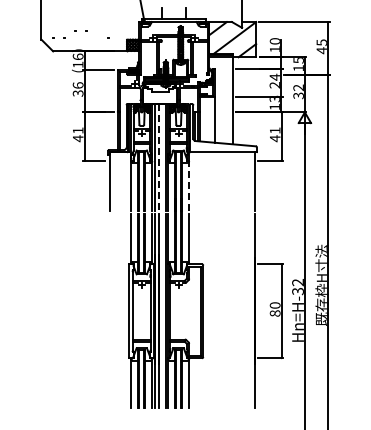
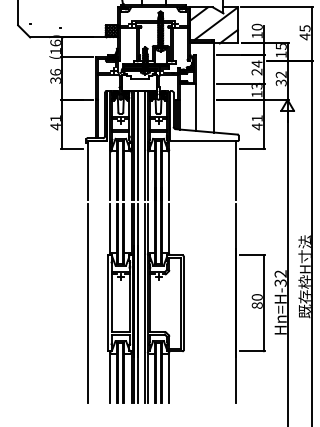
line: (159, 157) -> (138, 146), dashed -> solid
line: (189, 184) -> (169, 173), dashed -> solid
line: (109, 311) -> (87, 303), added

